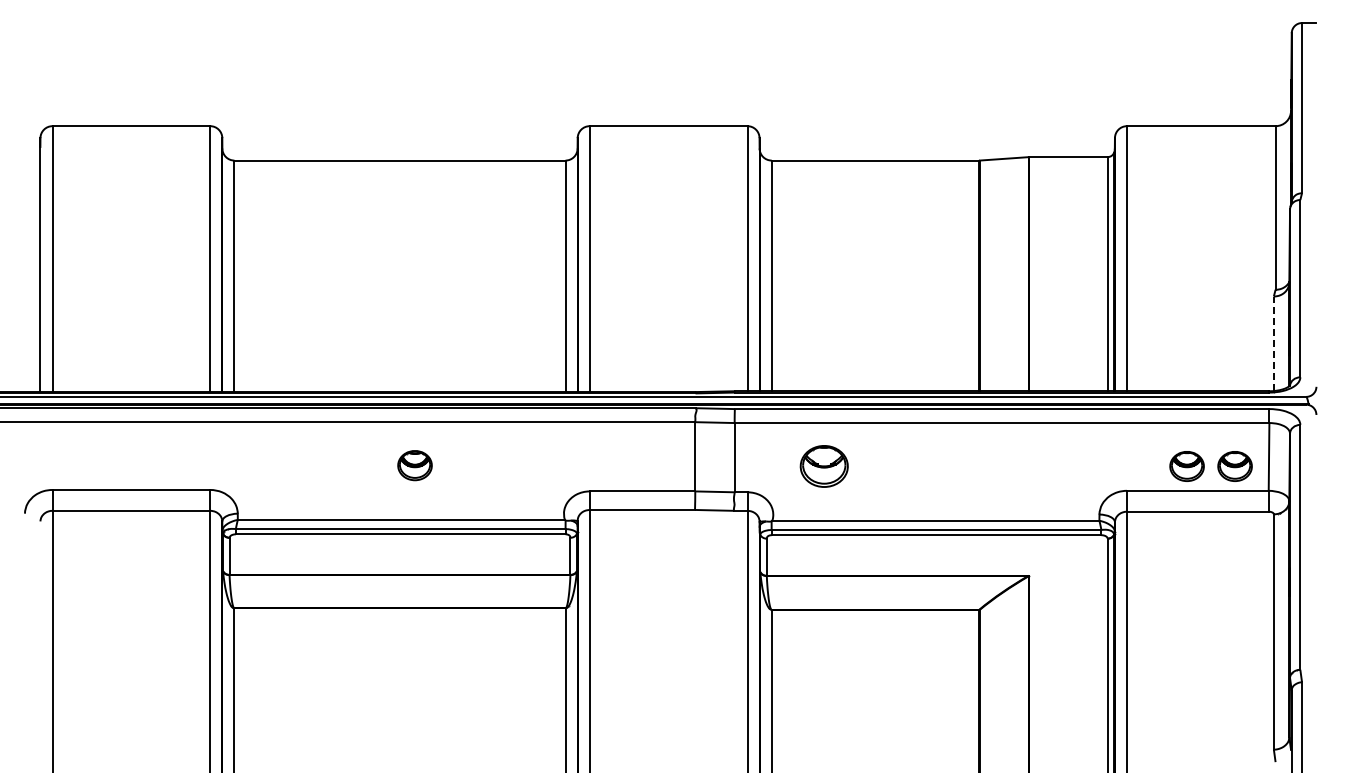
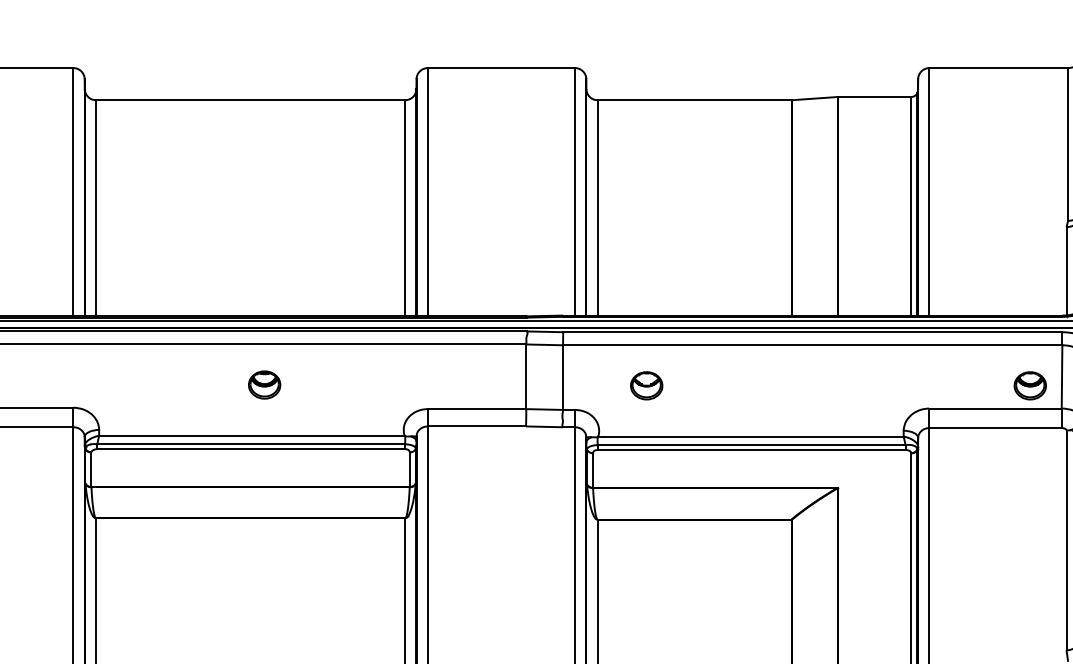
line: (1273, 343) -> (1066, 271), dashed -> solid
part: (823, 466) -> (646, 385), size x0.71
part: (1186, 466) -> (984, 385), removed

